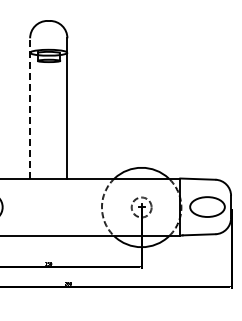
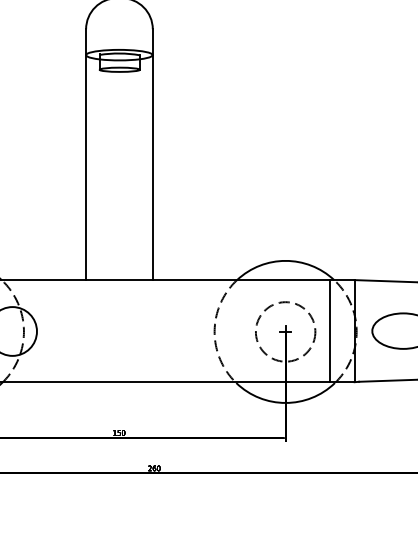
line: (30, 107) -> (86, 153), dashed -> solid
line: (166, 206) -> (330, 330), added
circle: (141, 207) -> (285, 331), size x1.67

